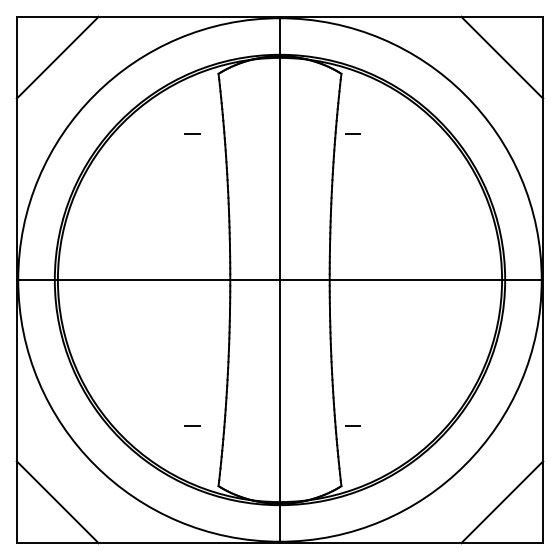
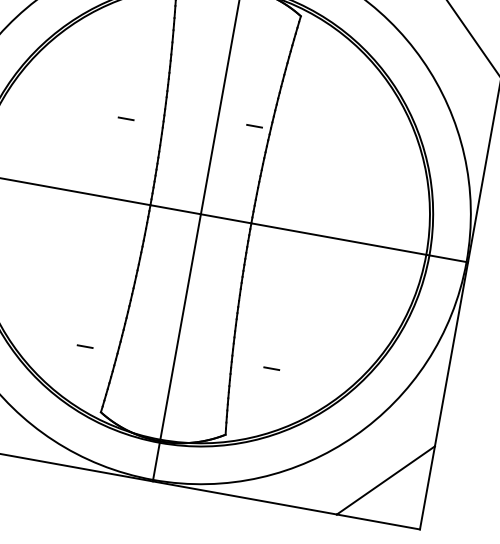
line: (192, 133) -> (126, 118), moved
line: (352, 133) -> (254, 125), moved
line: (352, 425) -> (271, 367), moved

